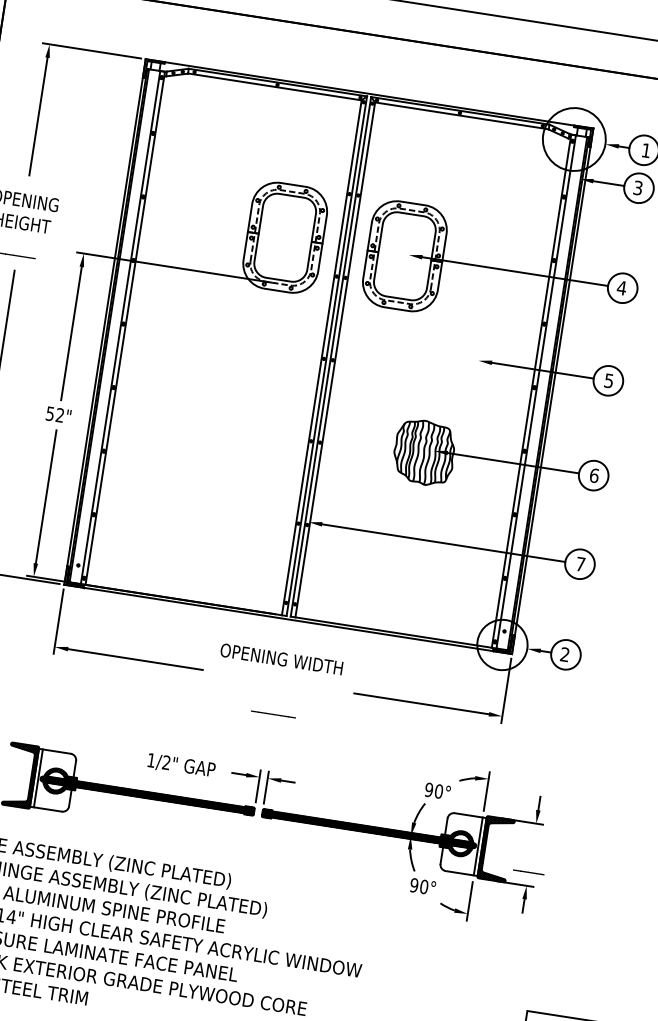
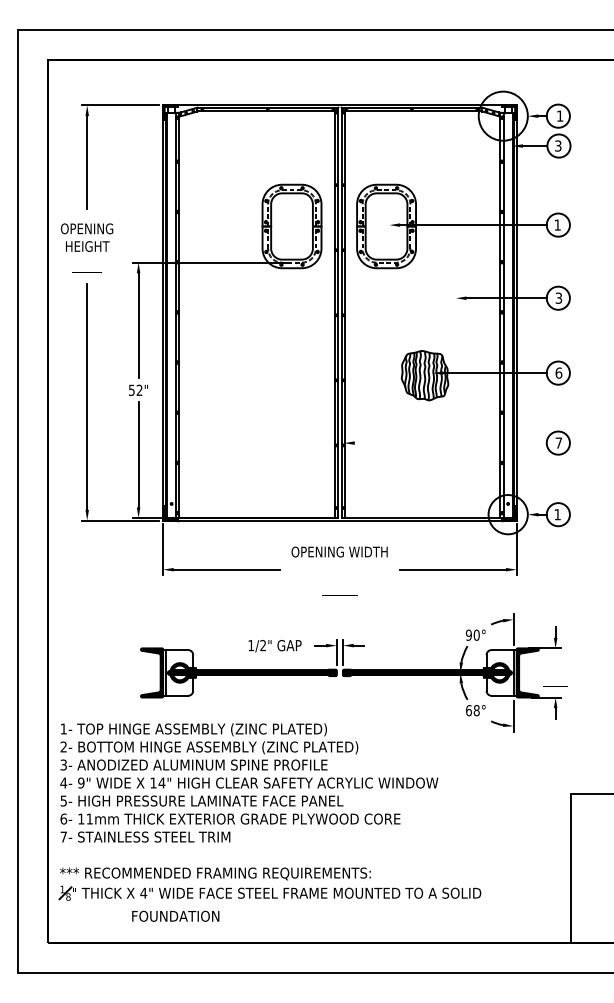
text: (621, 287) -> (557, 224), 4 -> 1
text: (608, 379) -> (558, 297), 5 -> 3
line: (443, 543) -> (450, 443), removed
text: (564, 654) -> (557, 514), 2 -> 1
text: (418, 885) -> (472, 710), 90° -> 68°

